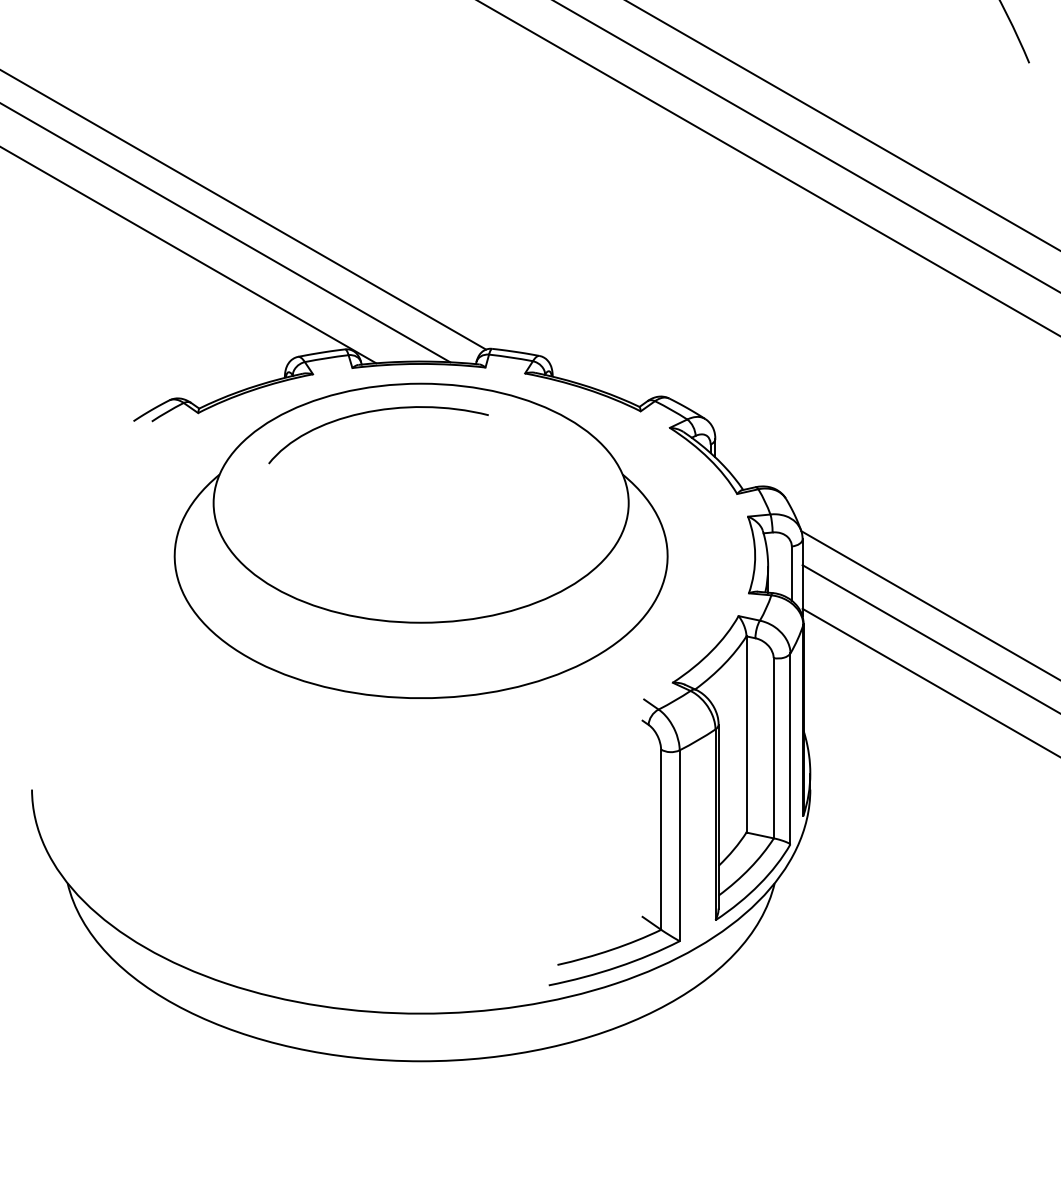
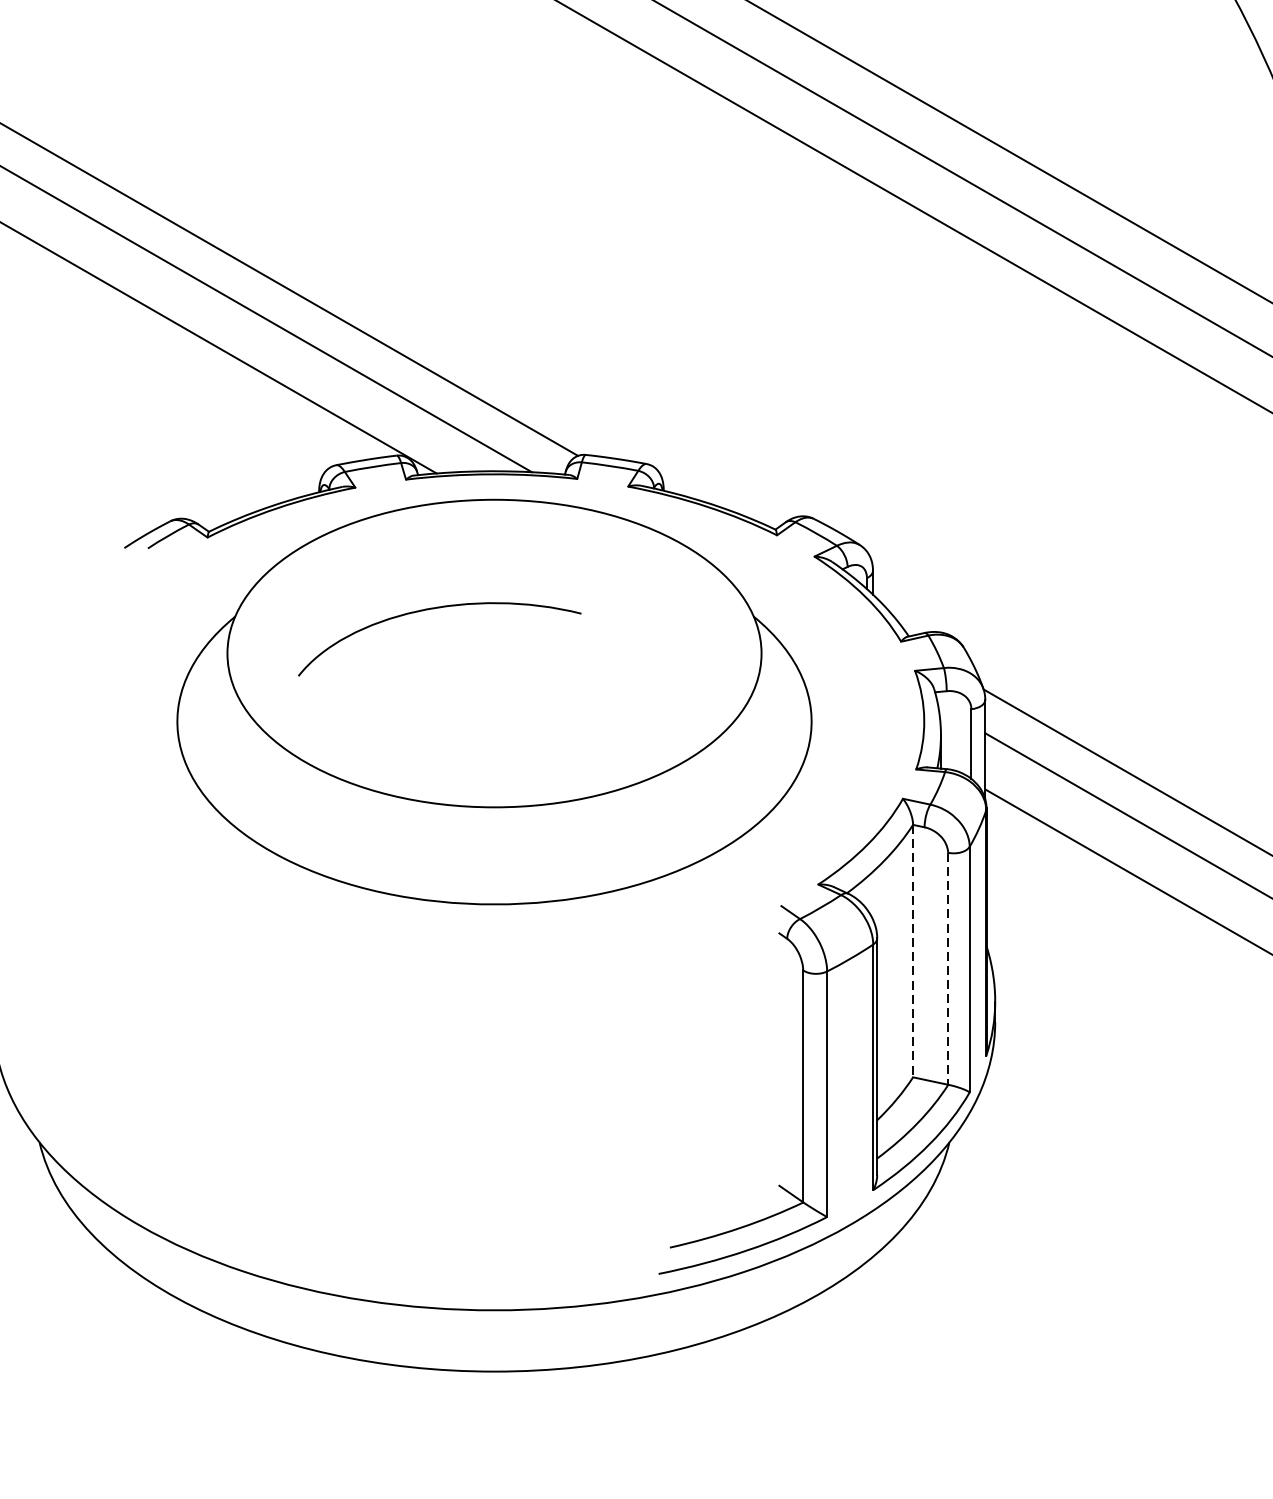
curve: (372, 412) -> (431, 610), moved
line: (746, 734) -> (913, 951), solid -> dashed
line: (773, 748) -> (947, 969), solid -> dashed

